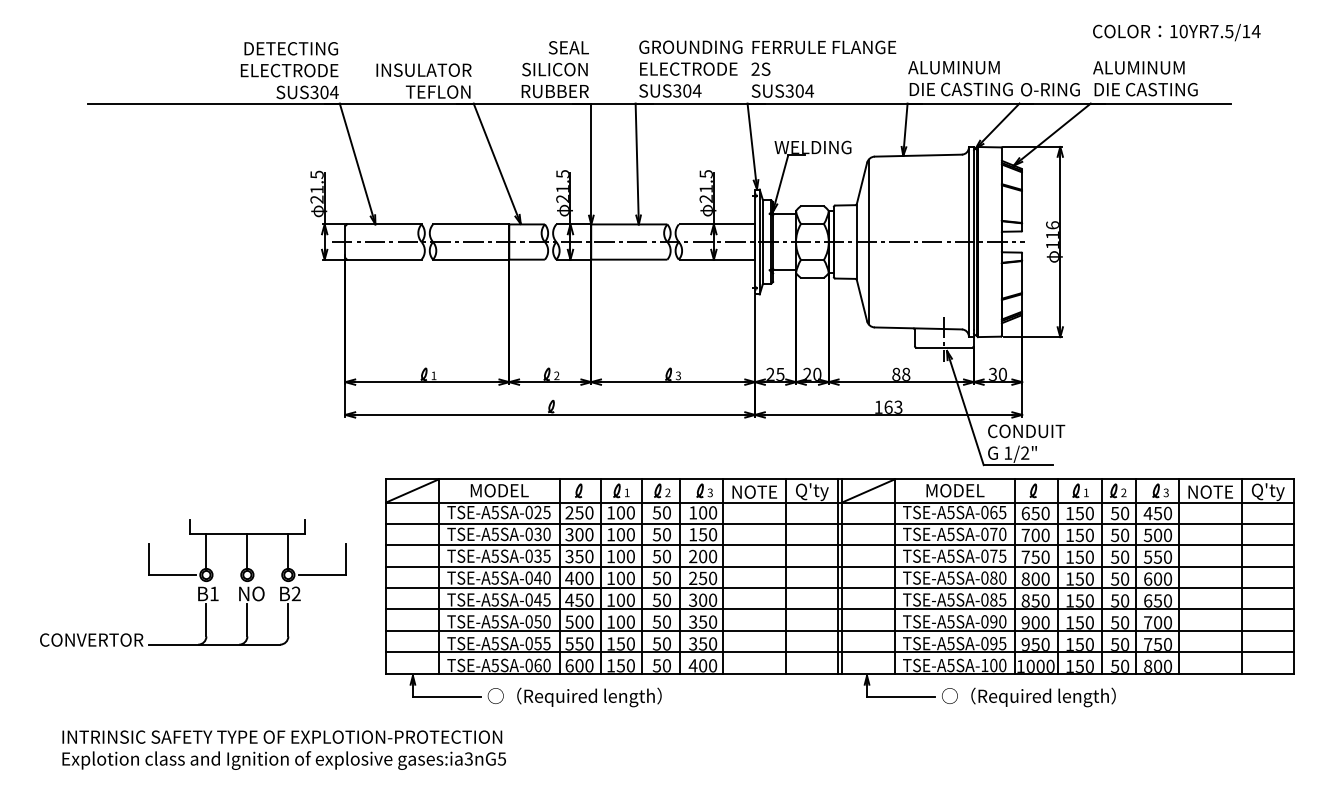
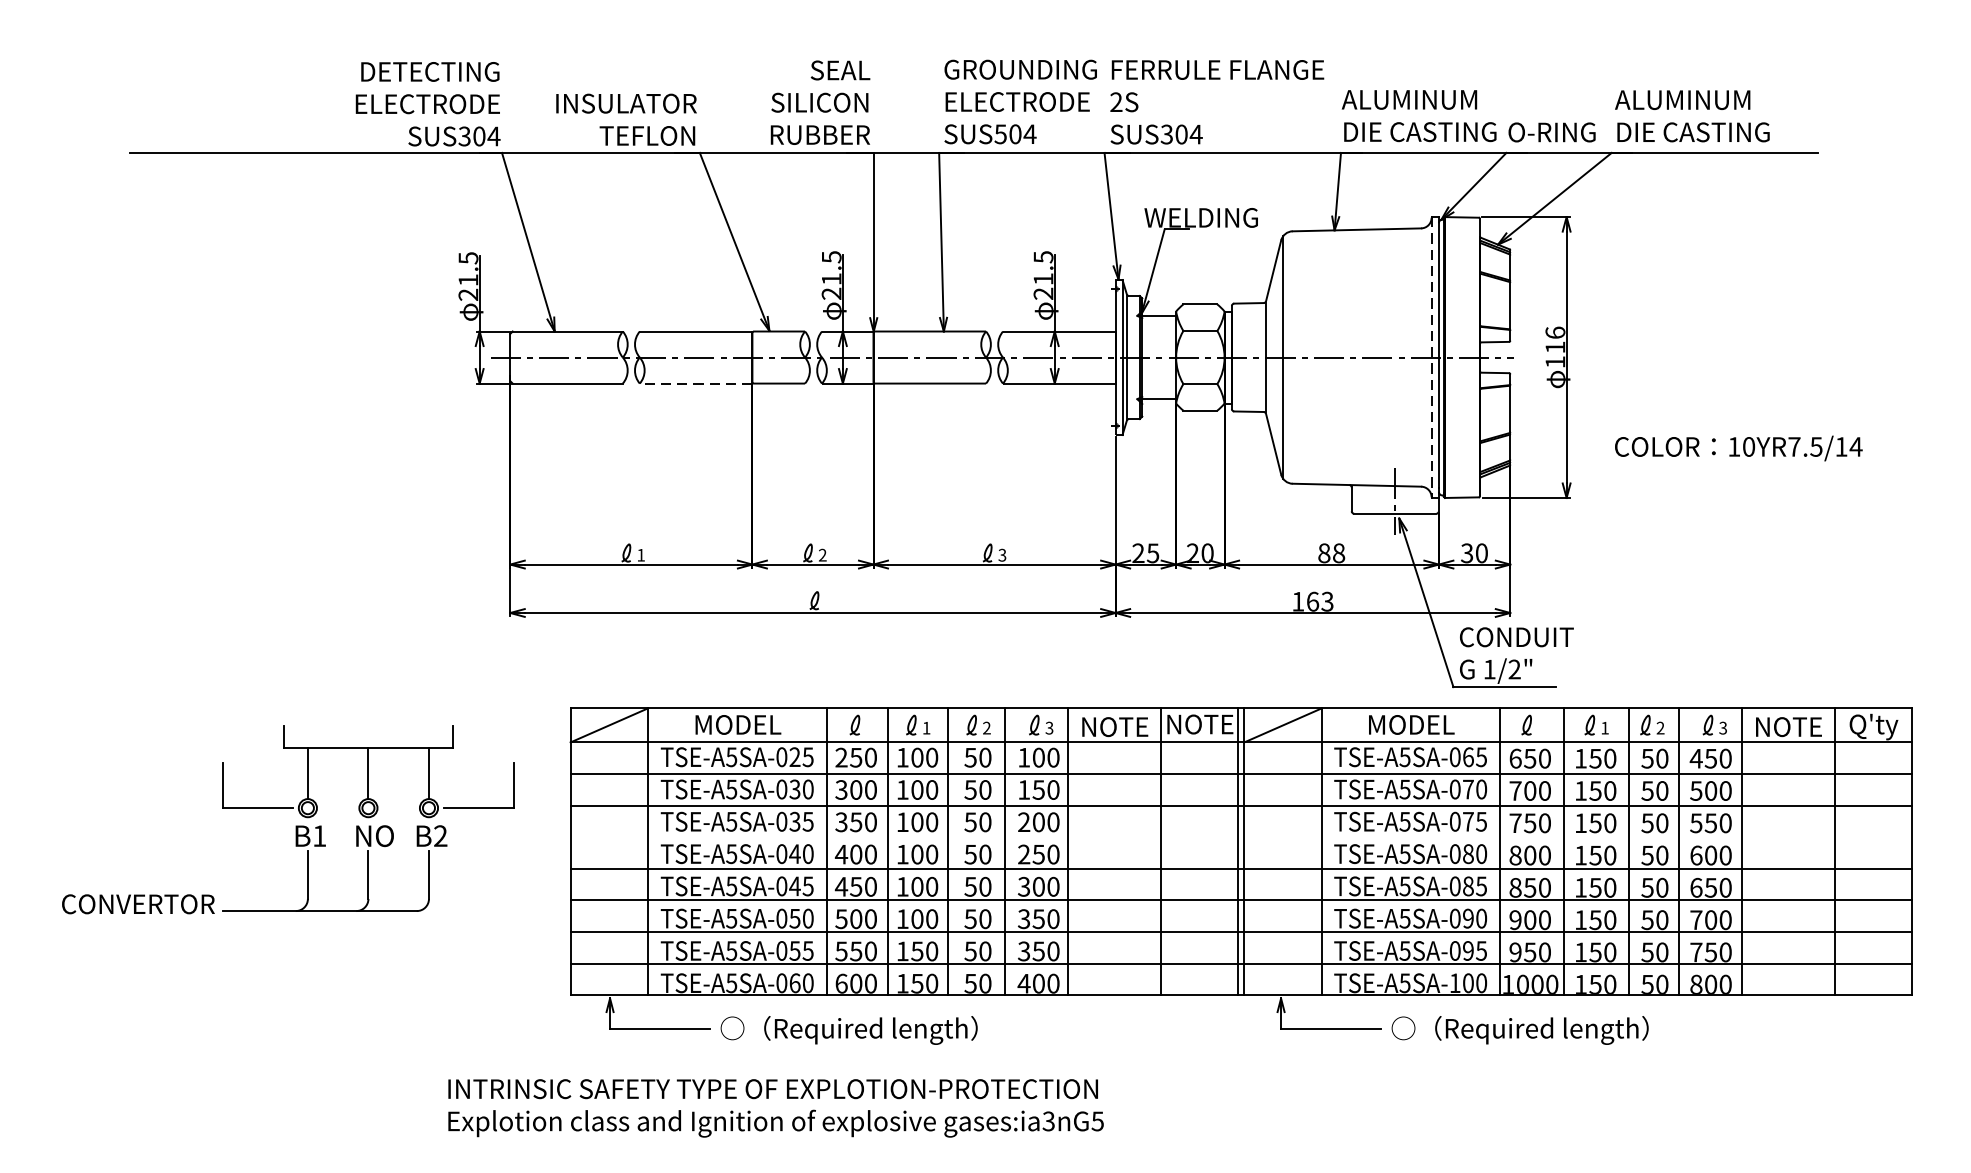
text: (1176, 32) -> (1738, 448), moved
text: (677, 90) -> (1001, 133), SUS304 -> SUS504
line: (968, 241) -> (1430, 356), solid -> dashed
line: (470, 259) -> (695, 383), solid -> dashed
text: (812, 492) -> (1200, 727), Q'ty -> NOTE
line: (839, 566) -> (1240, 836), removed
part: (198, 586) -> (296, 825), moved
text: (283, 749) -> (774, 1107), moved

